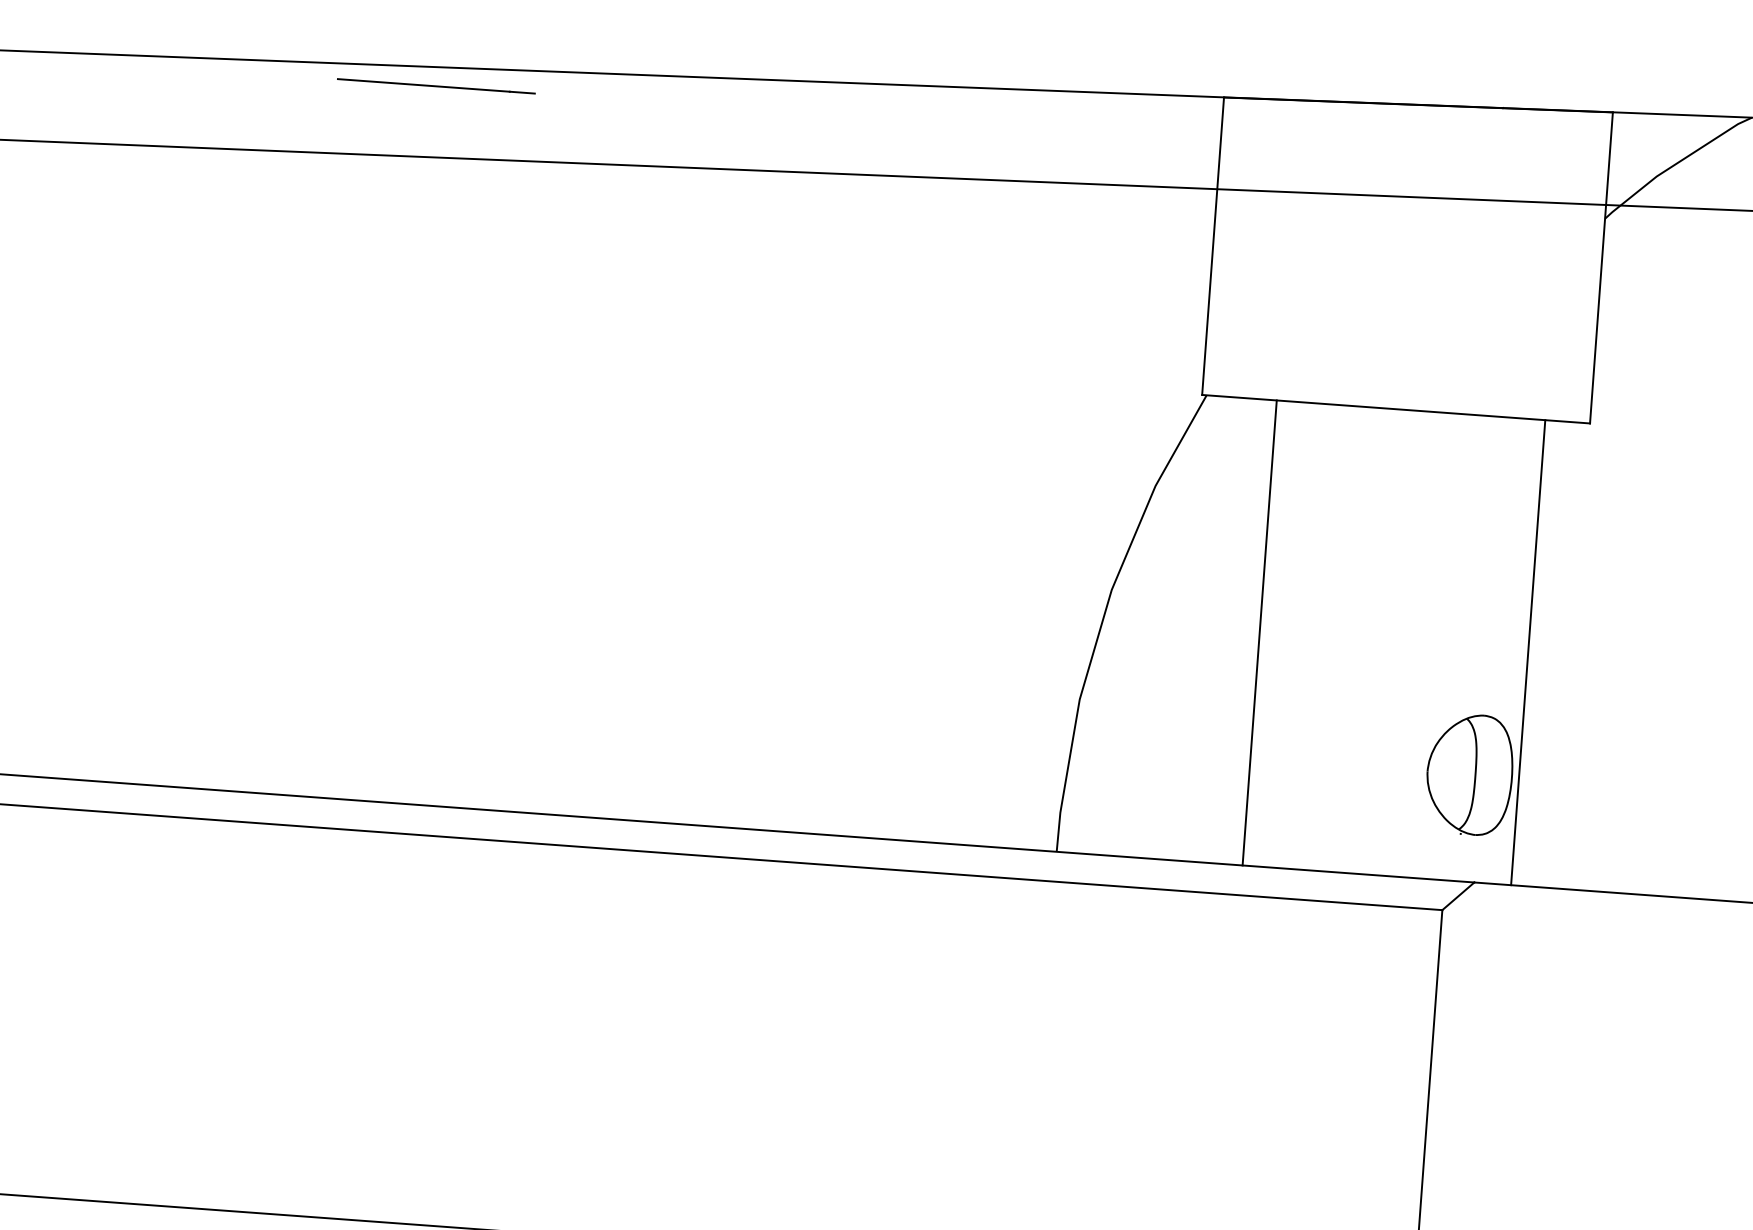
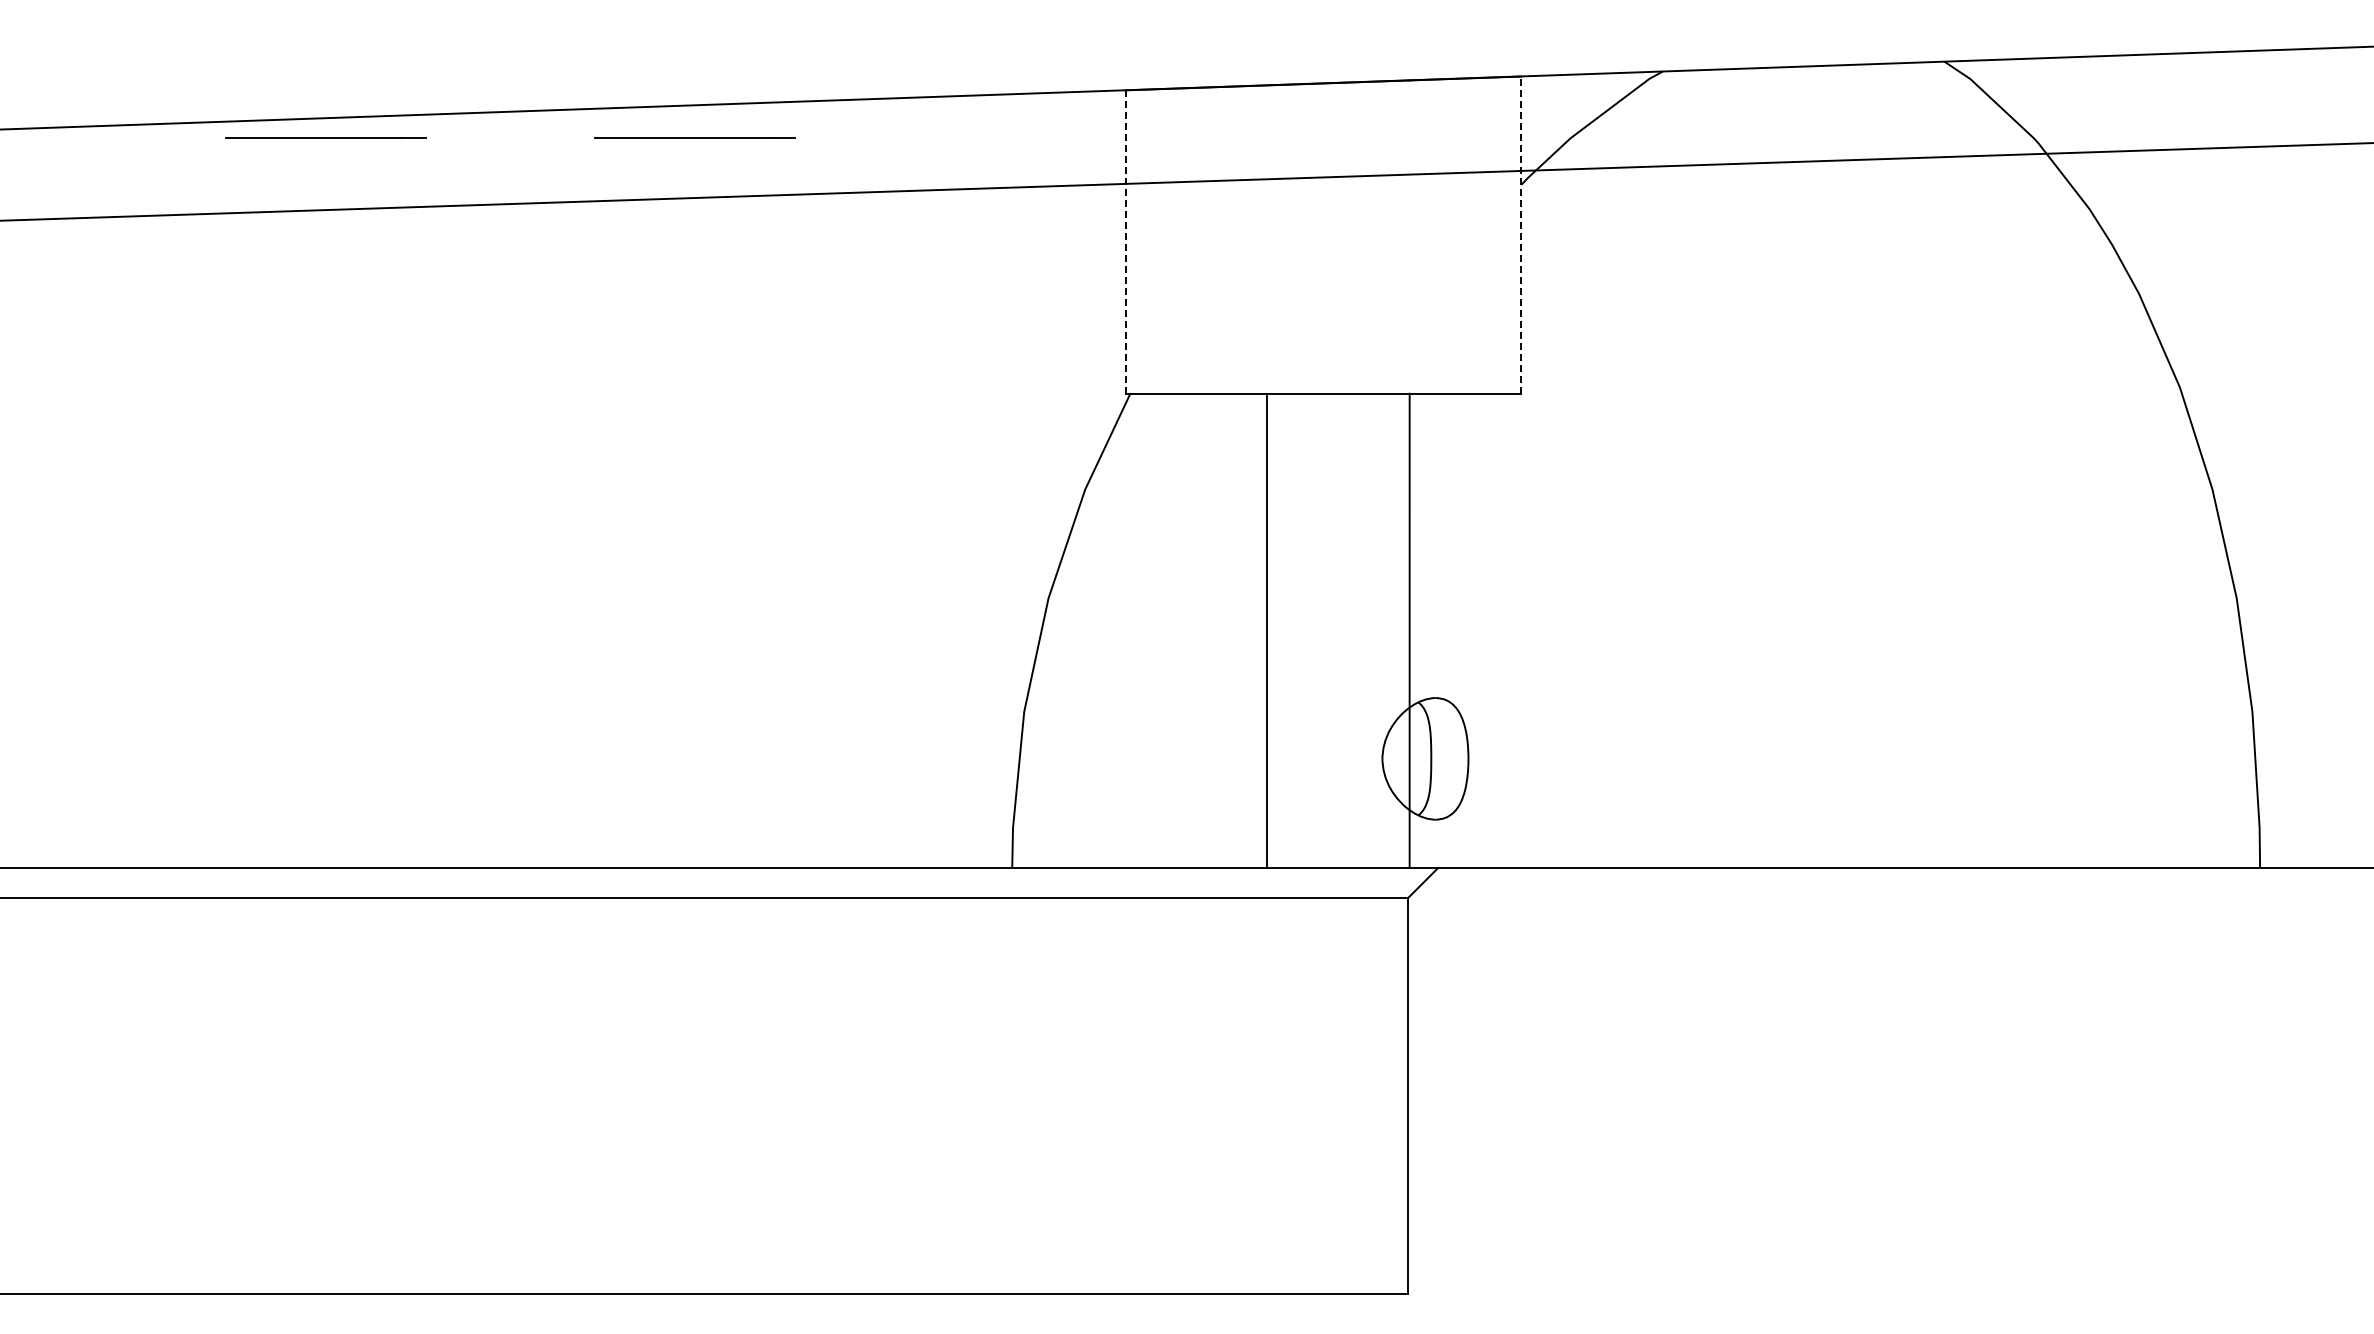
line: (797, 112) -> (694, 137), added
line: (1212, 246) -> (1125, 242), solid -> dashed
line: (1601, 268) -> (1521, 235), solid -> dashed
line: (1259, 632) -> (1266, 630), moved
line: (1528, 652) -> (1409, 630), moved

